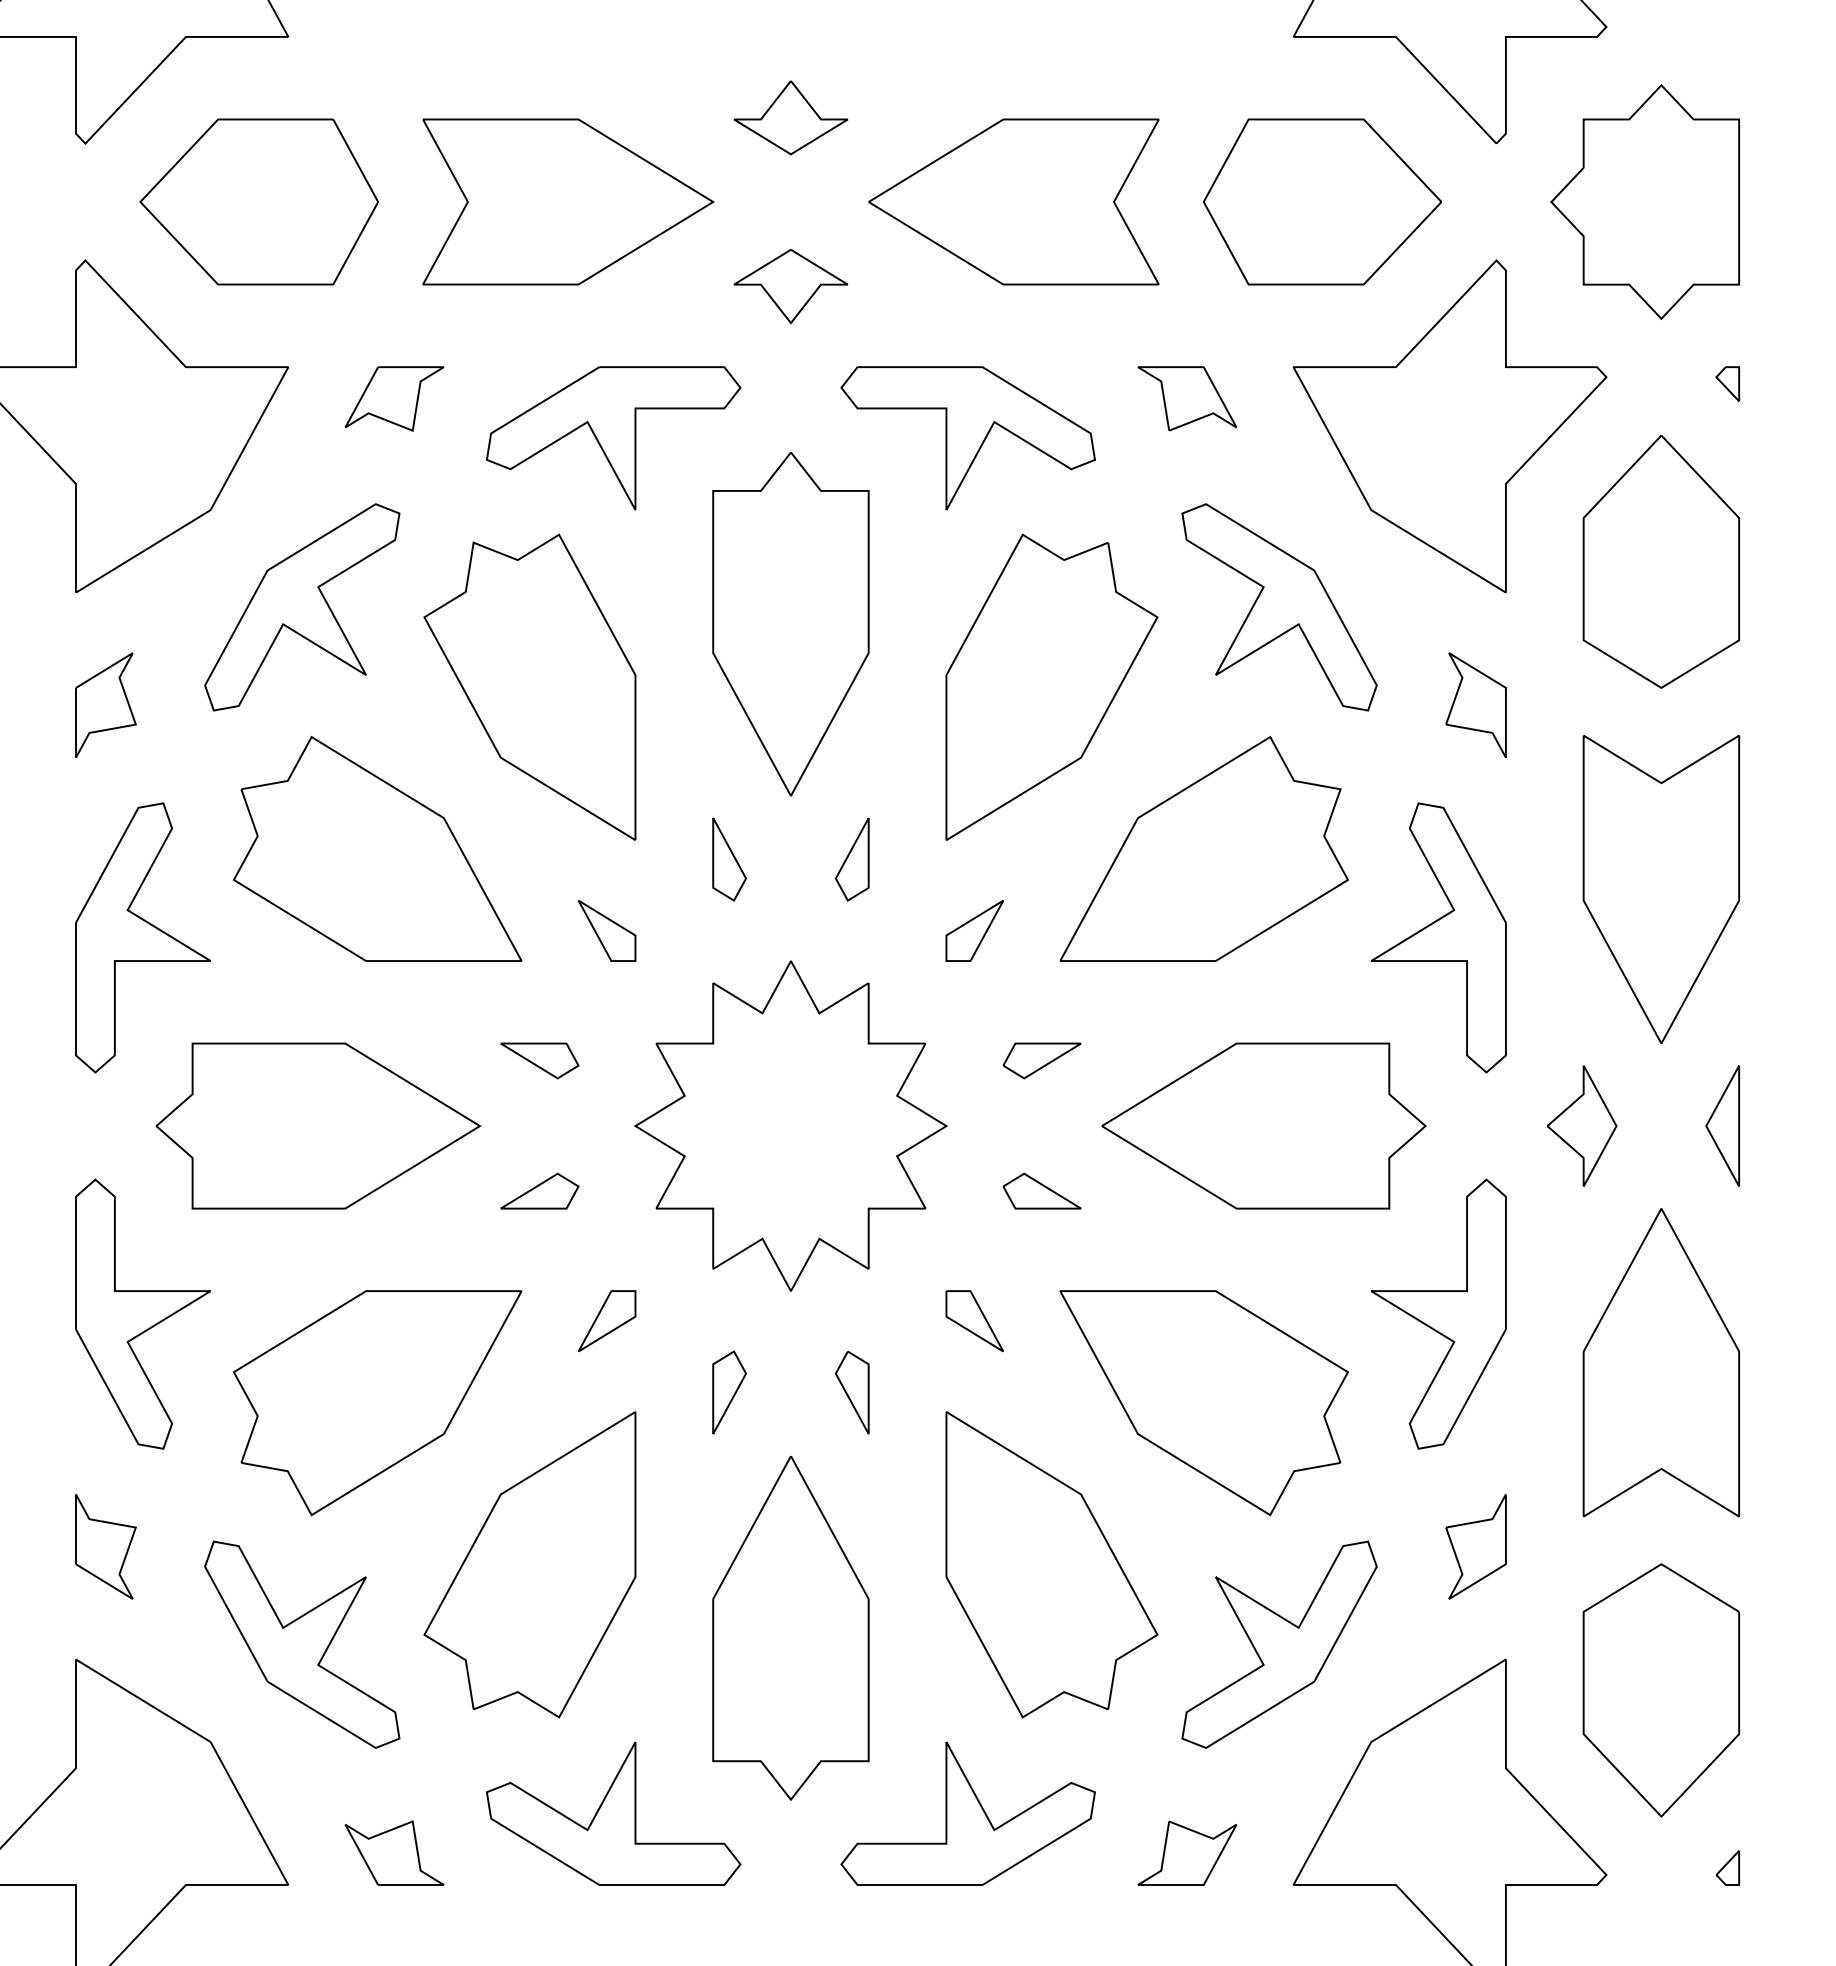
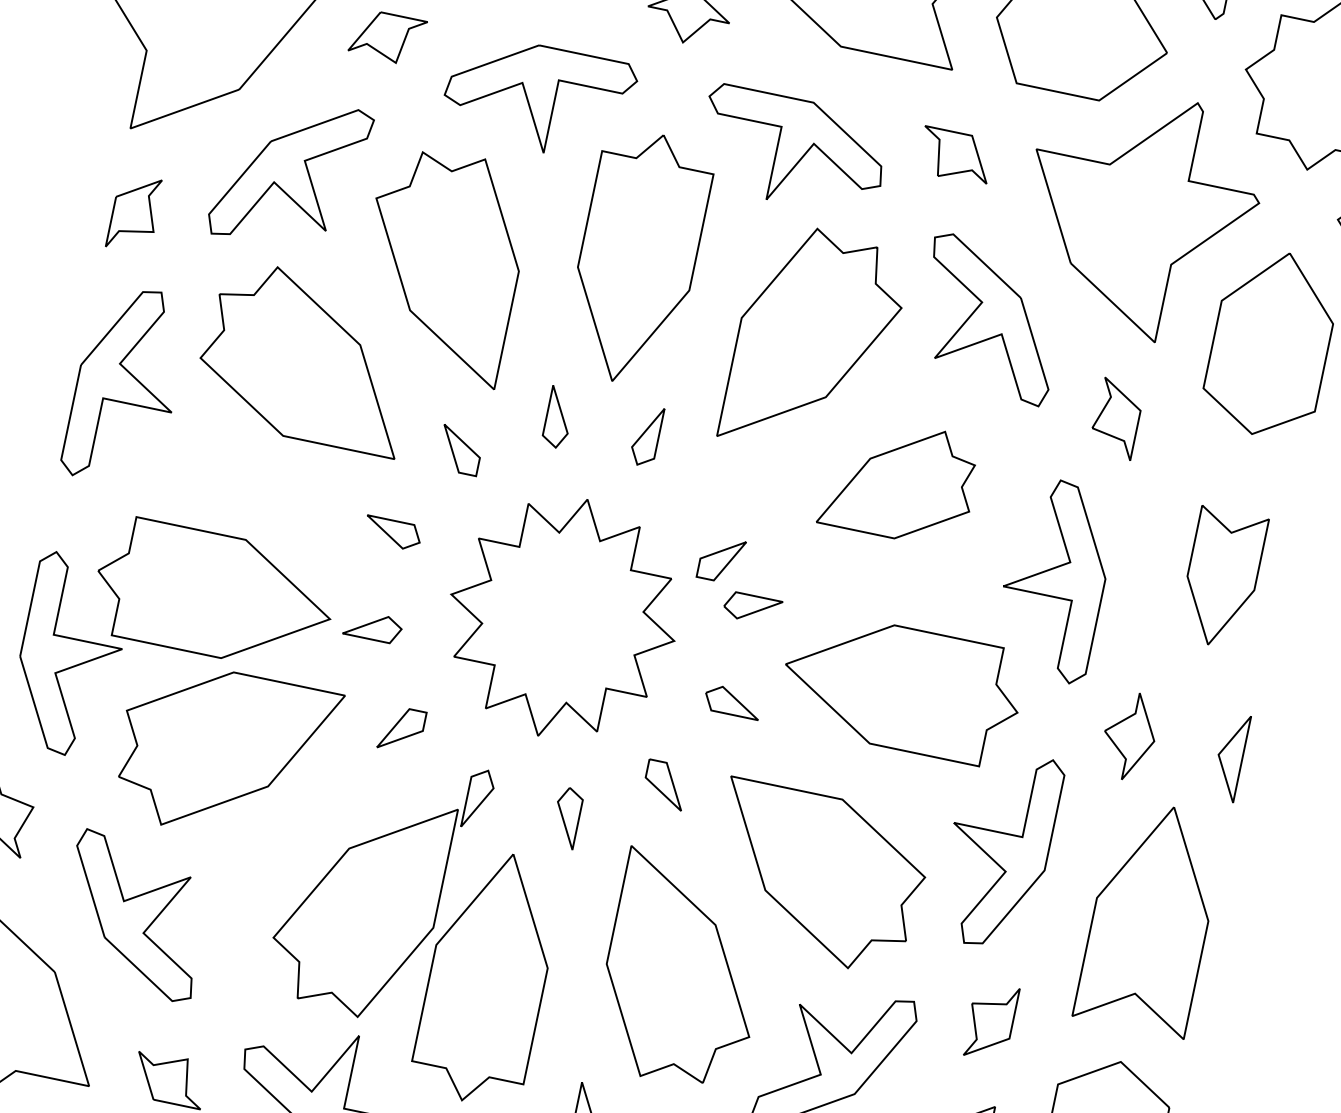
part: (1203, 848) -> (899, 480), size x0.7
part: (1661, 889) -> (1221, 578), size x0.6
part: (974, 930) -> (721, 559), moved
part: (318, 1125) -> (214, 594), moved
part: (529, 1564) -> (359, 903), moved

